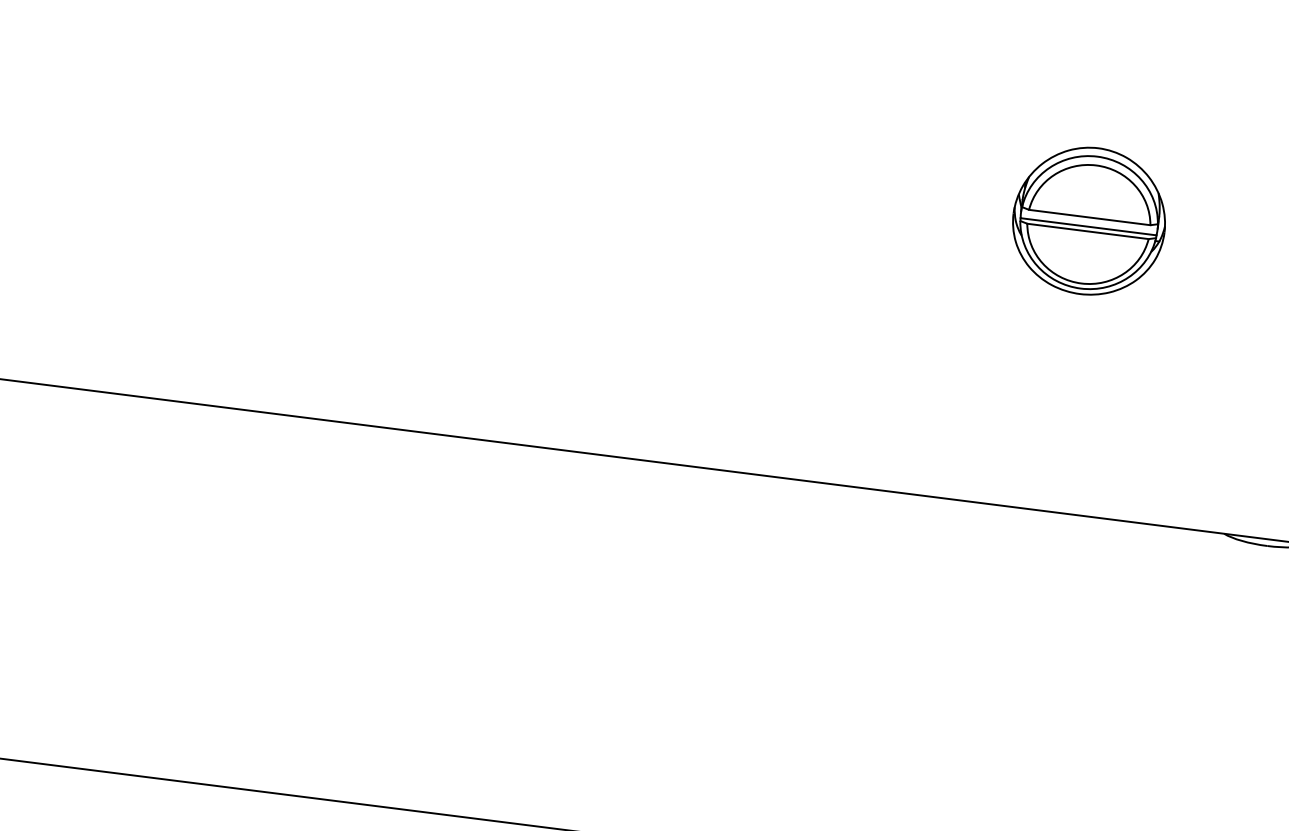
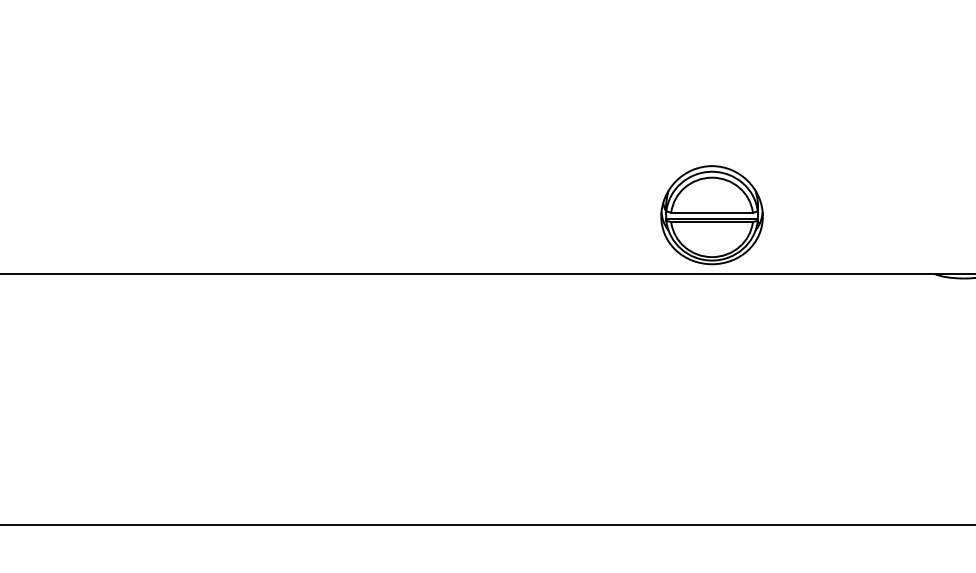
part: (1088, 221) -> (711, 215), moved

